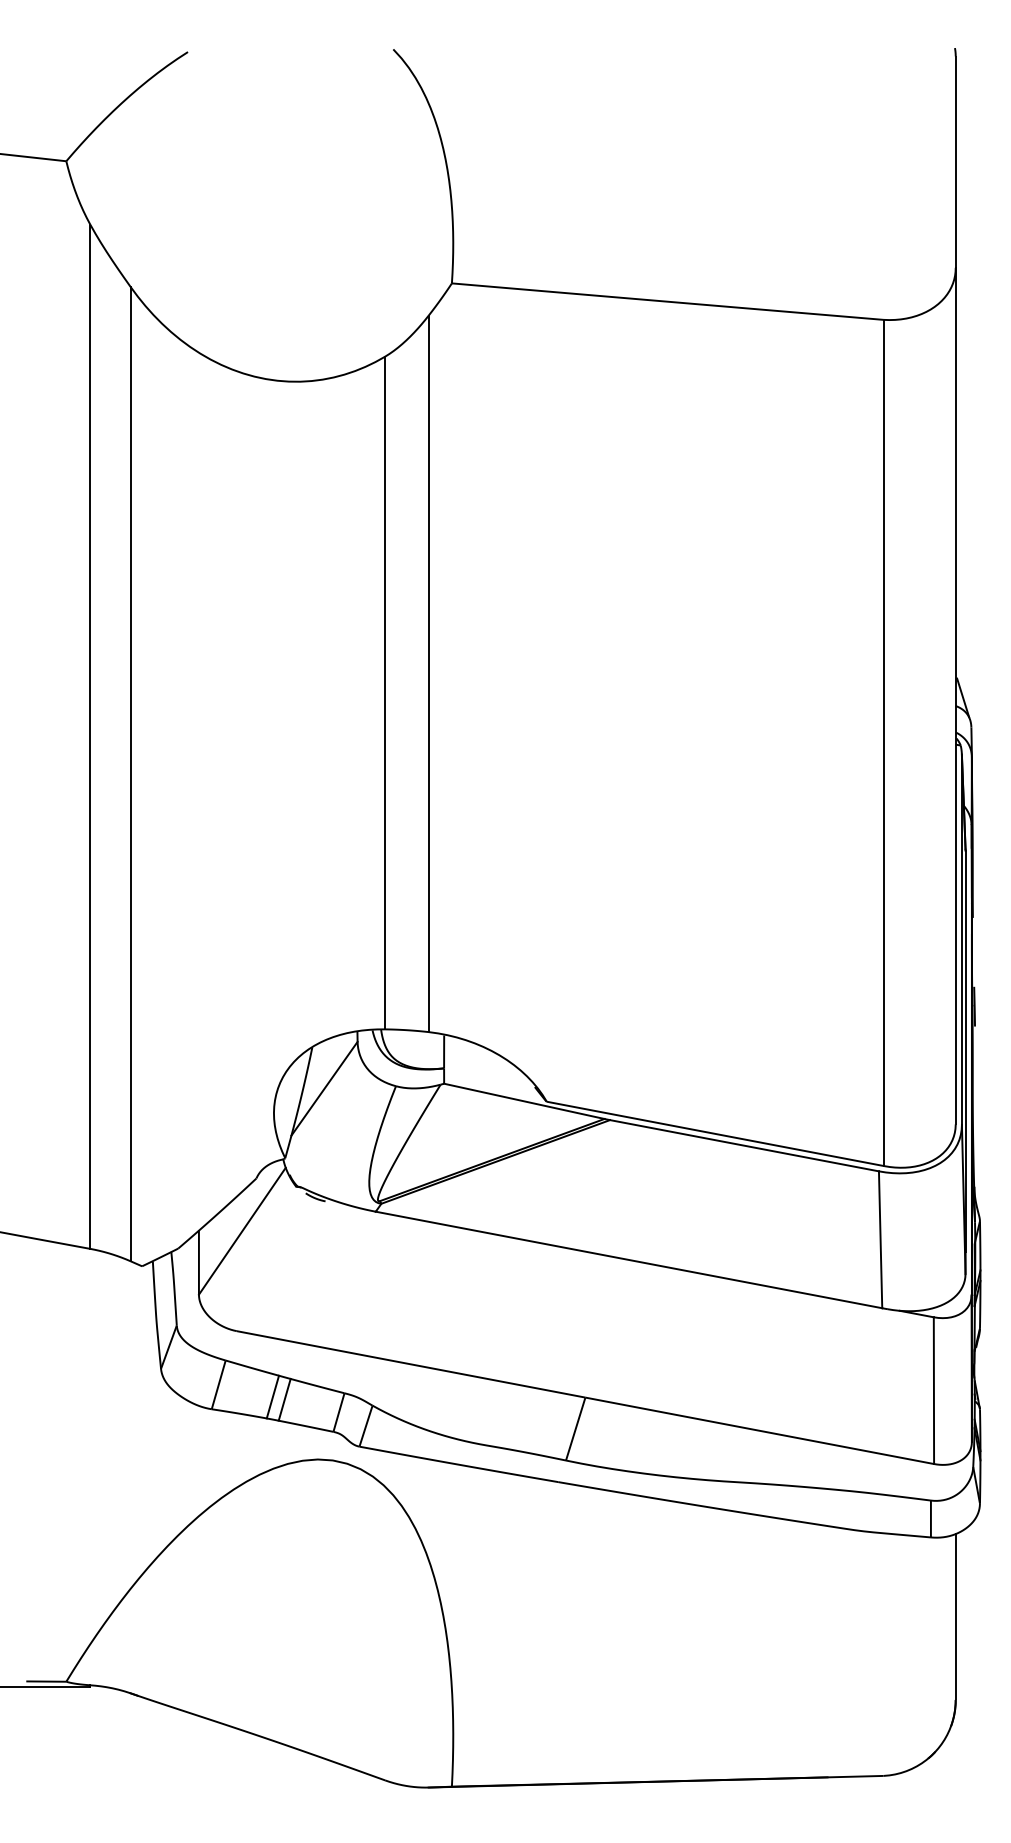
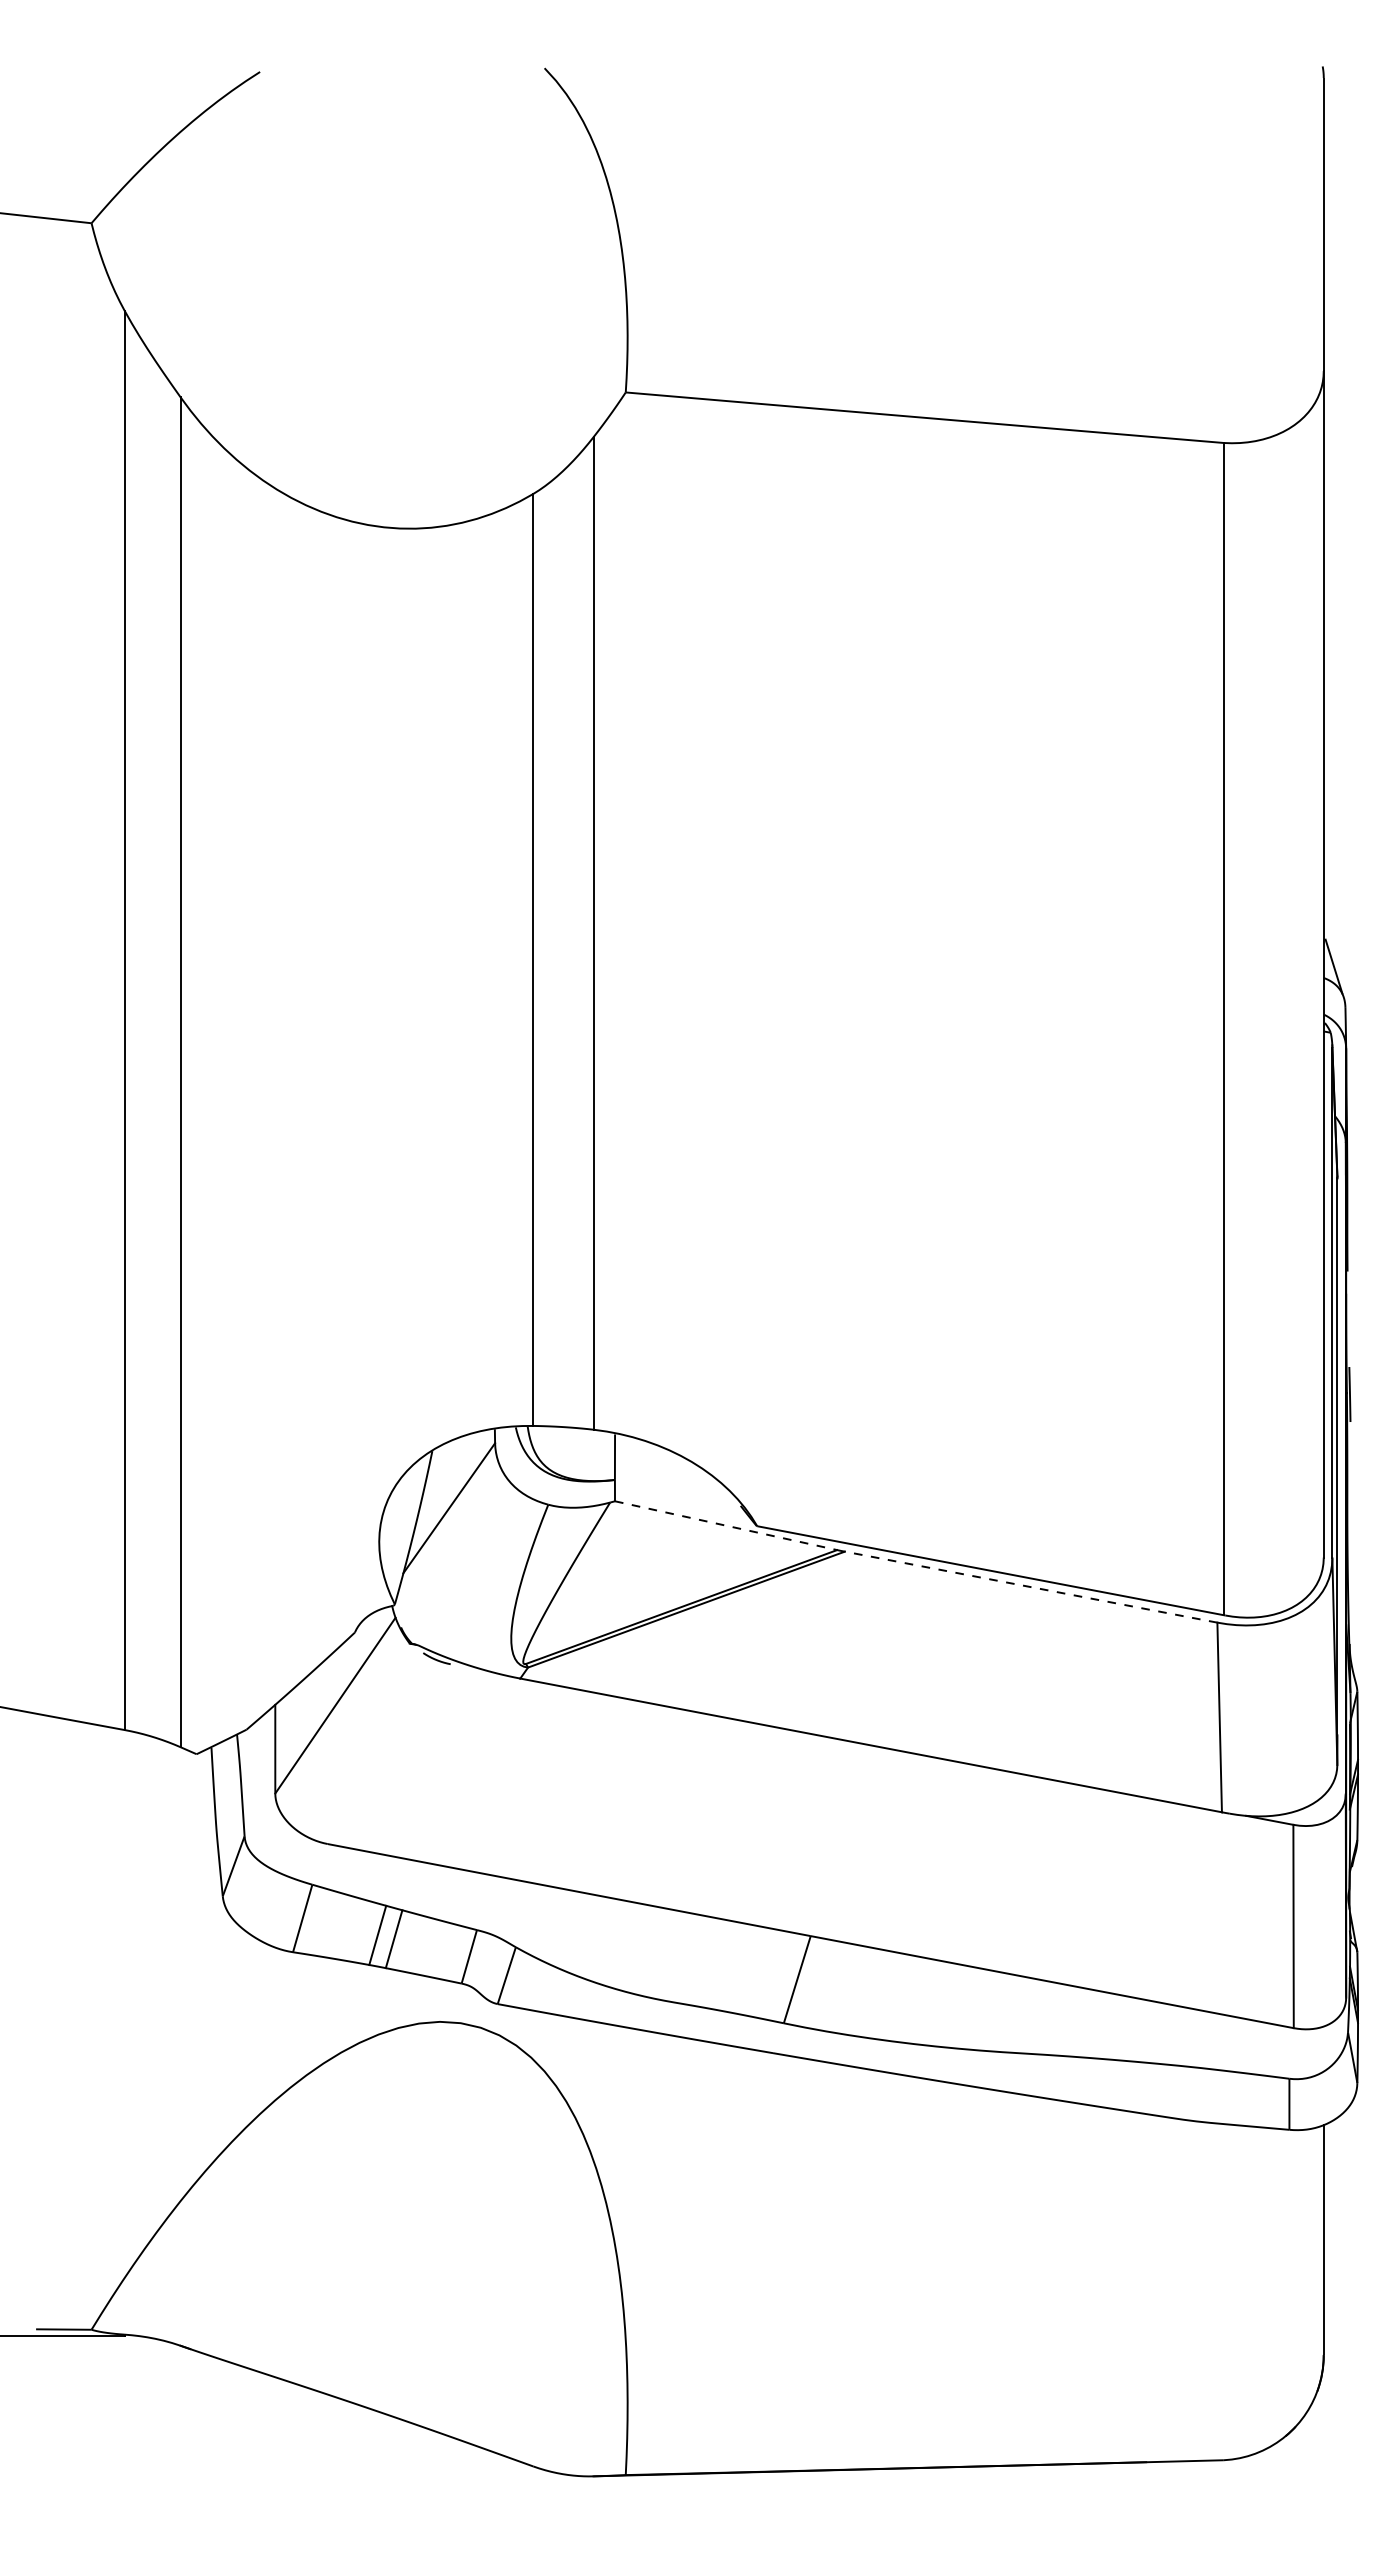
line: (524, 1101) -> (726, 1525), solid -> dashed
line: (744, 1145) -> (1031, 1587), solid -> dashed

